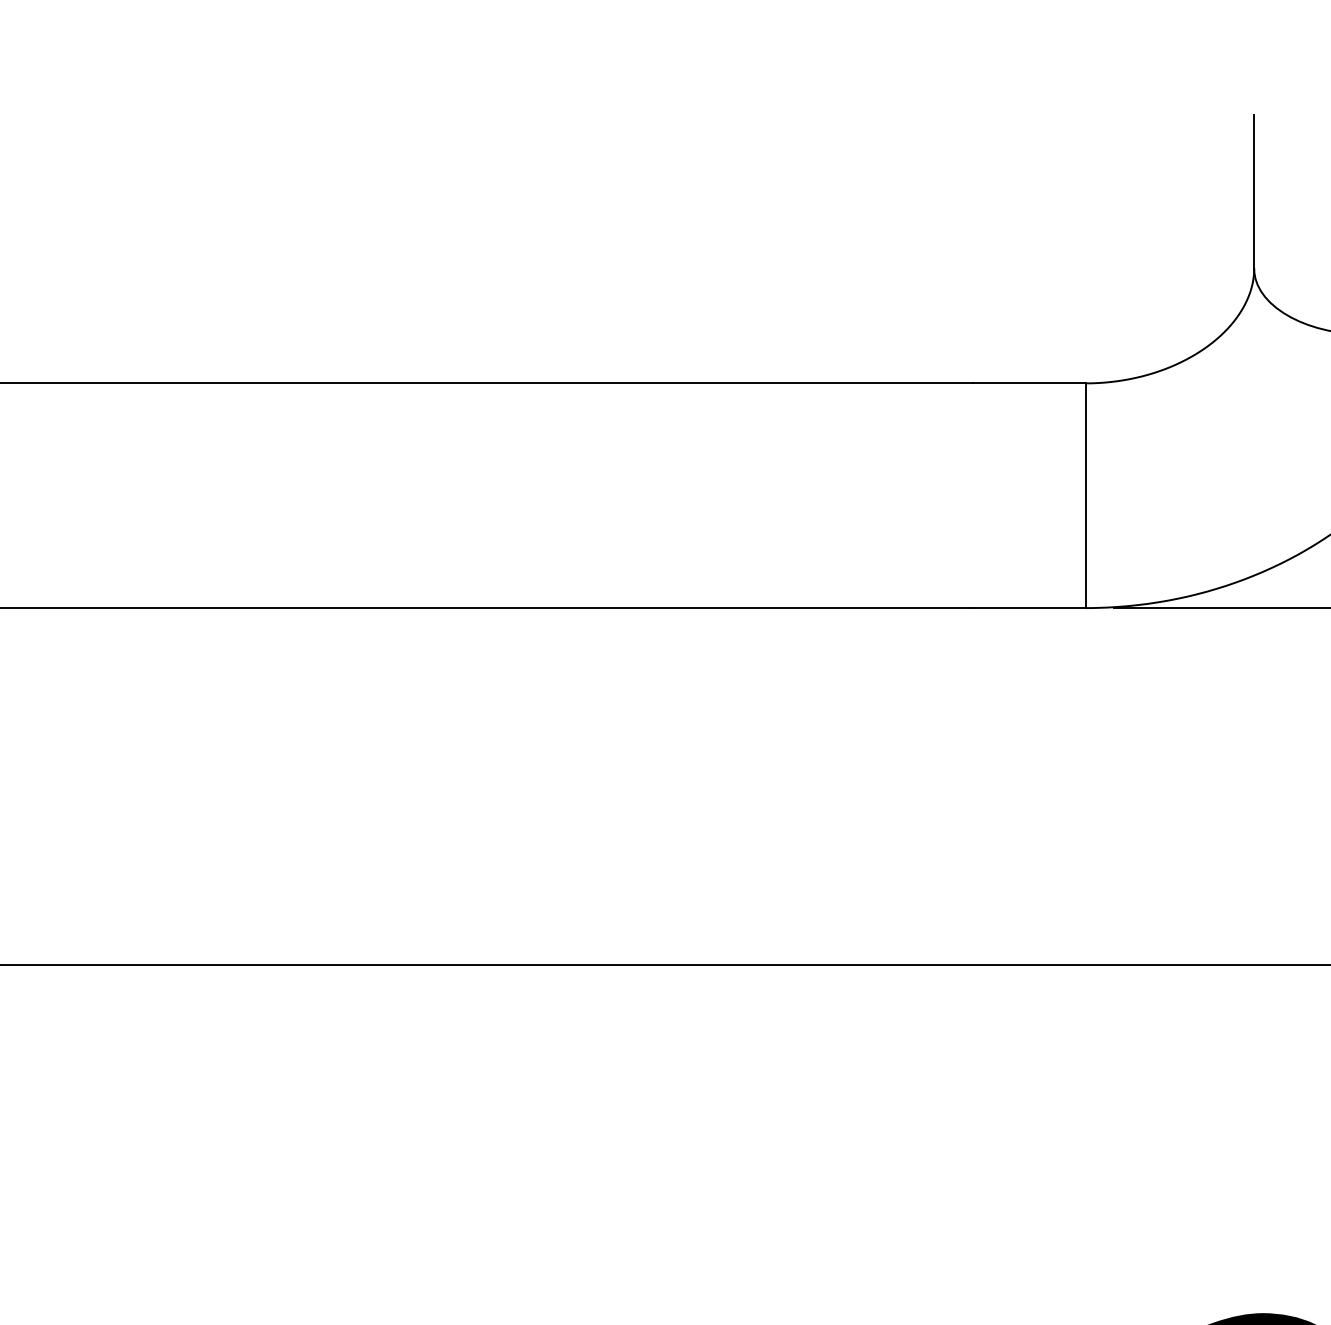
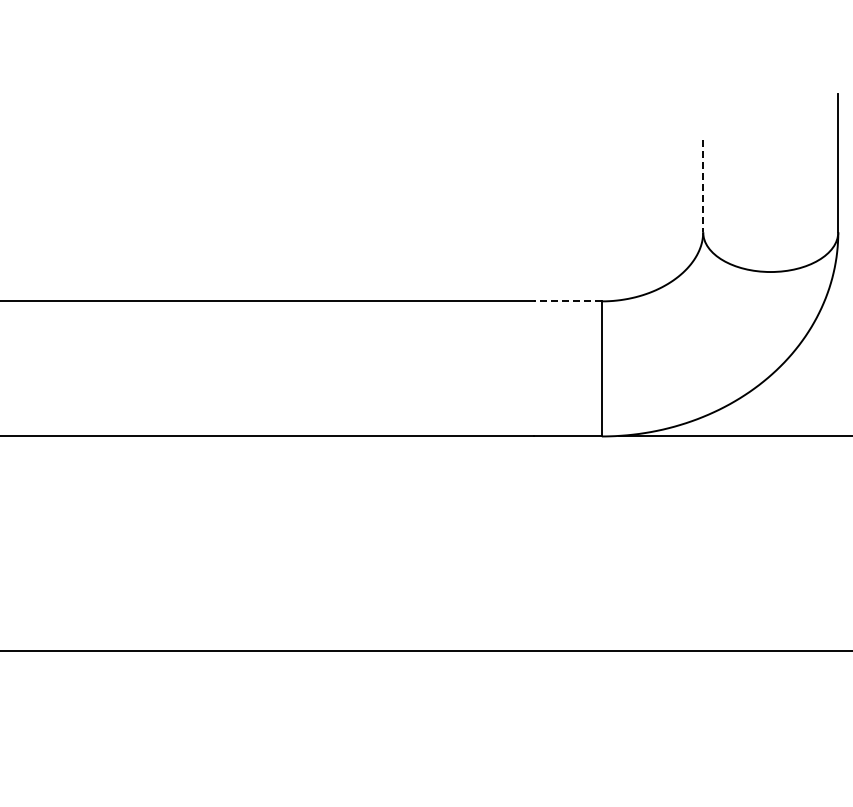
line: (1254, 192) -> (703, 186), solid -> dashed
line: (1030, 383) -> (568, 301), solid -> dashed

